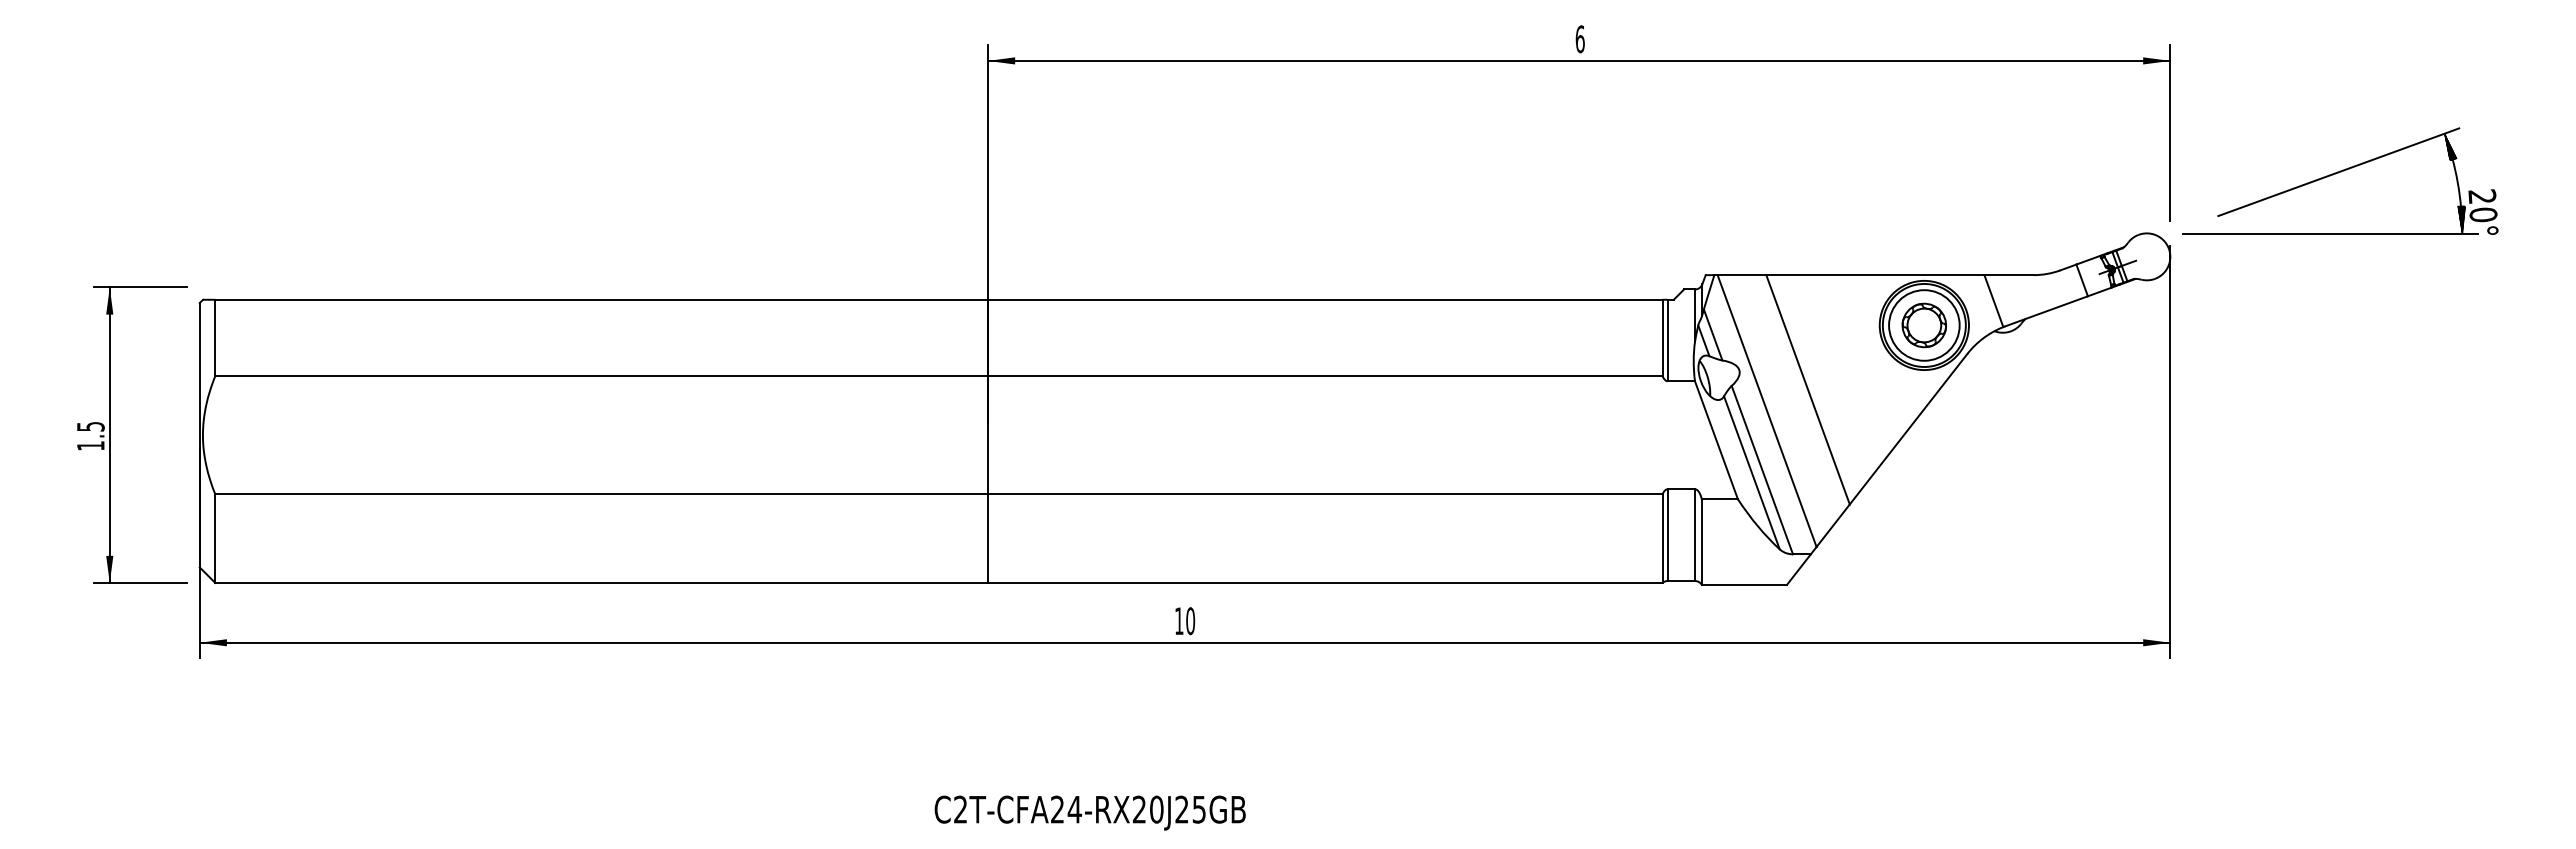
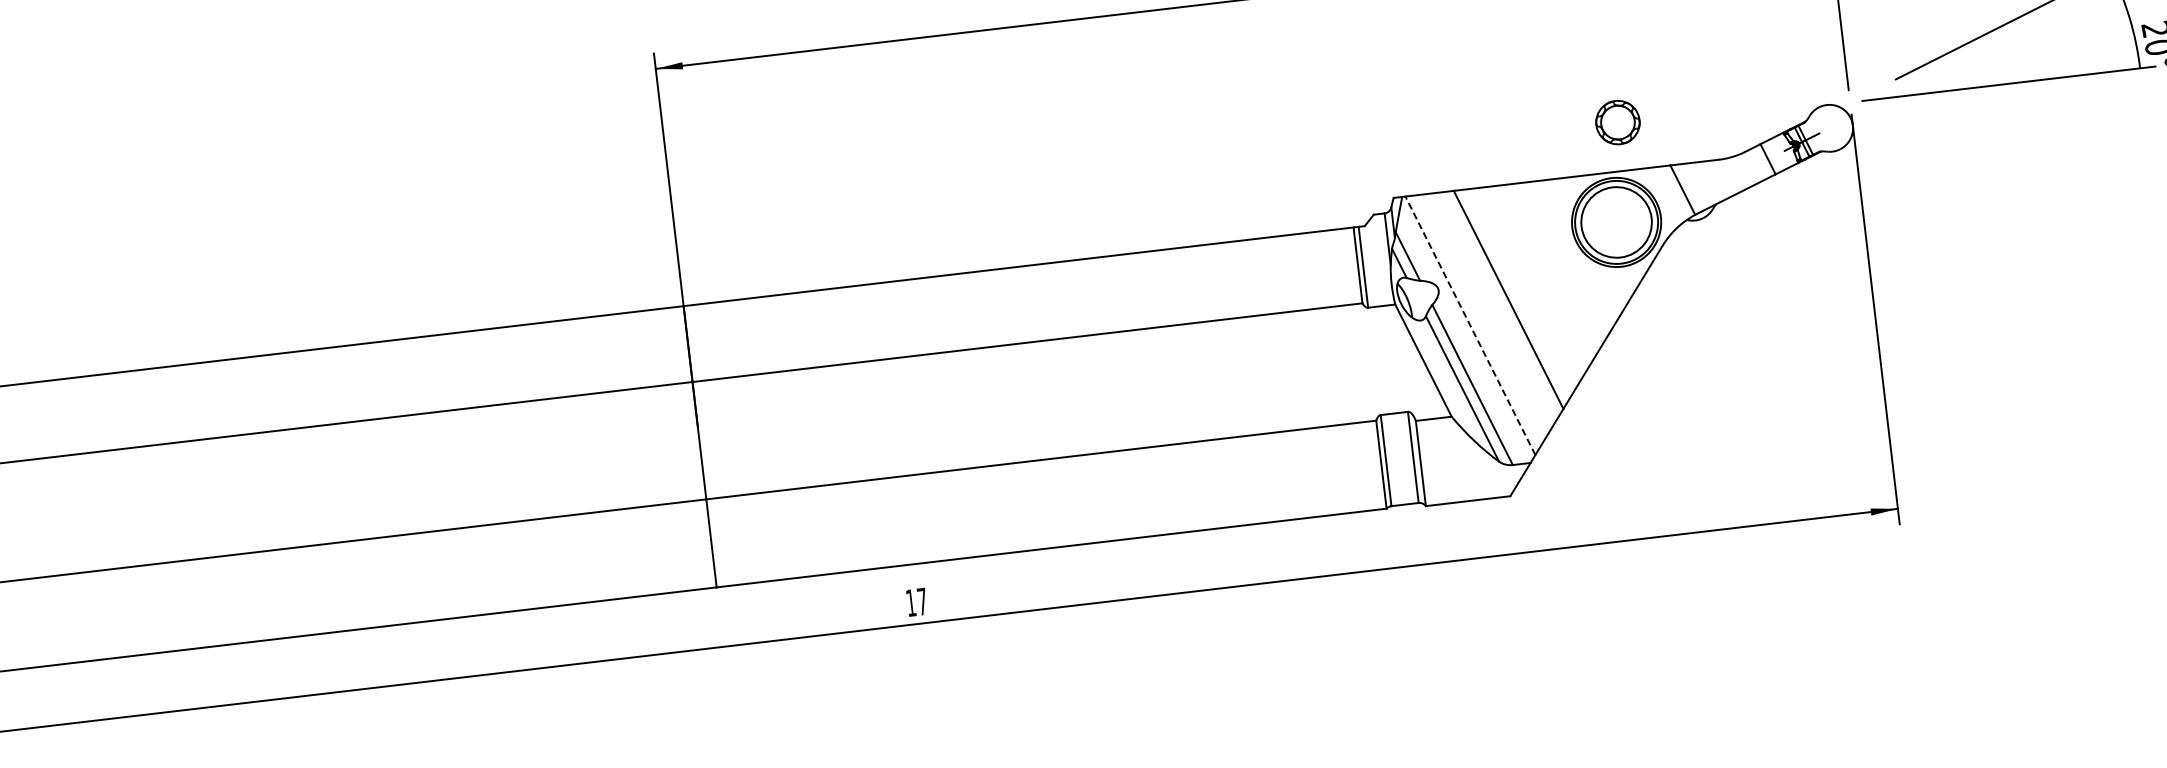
hatch: (2461, 219) -> (2137, 54), removed
part: (1923, 325) -> (1617, 122), moved
line: (1767, 411) -> (1470, 326), solid -> dashed
text: (1190, 621) -> (922, 602), 10 -> 17

